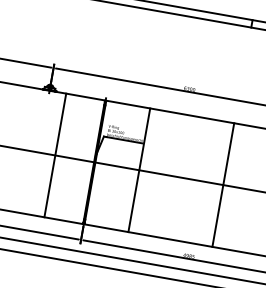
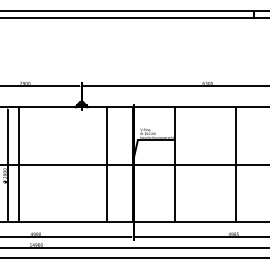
line: (55, 155) -> (107, 164), moved
line: (223, 184) -> (236, 164), moved

